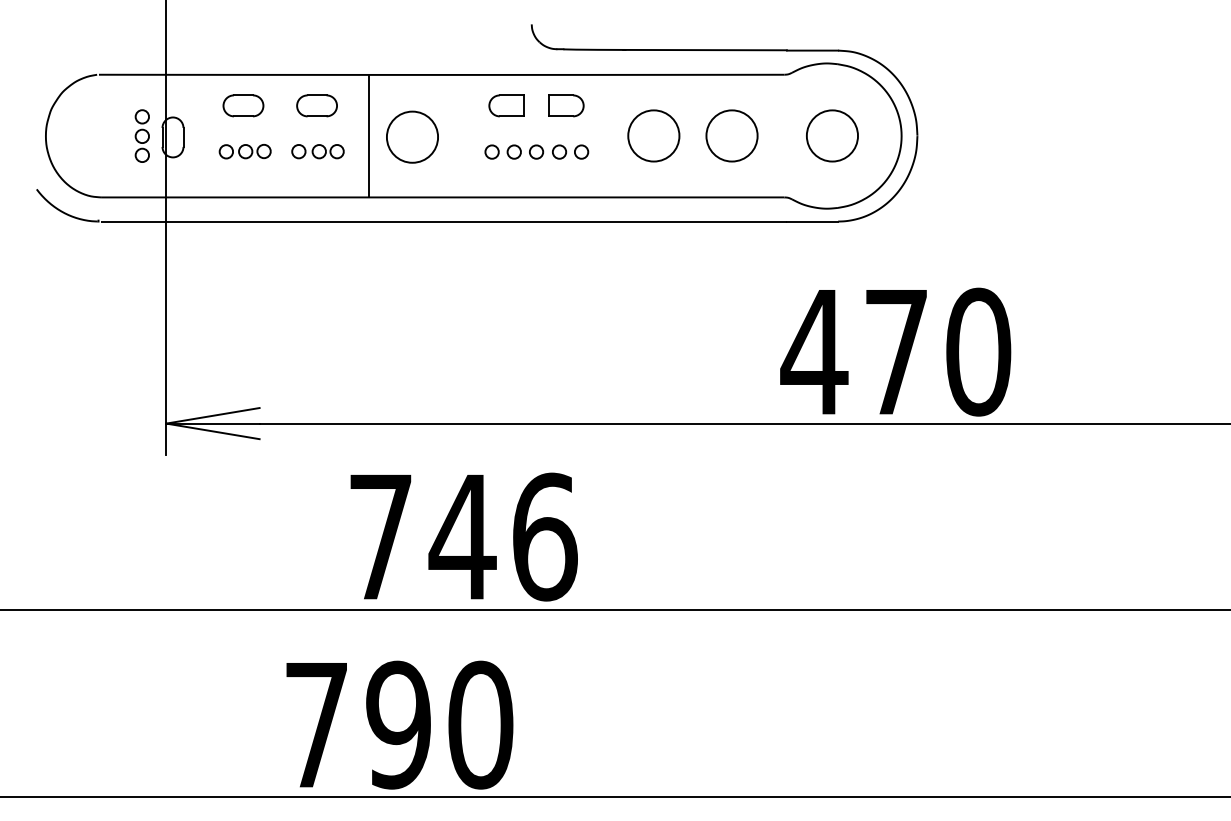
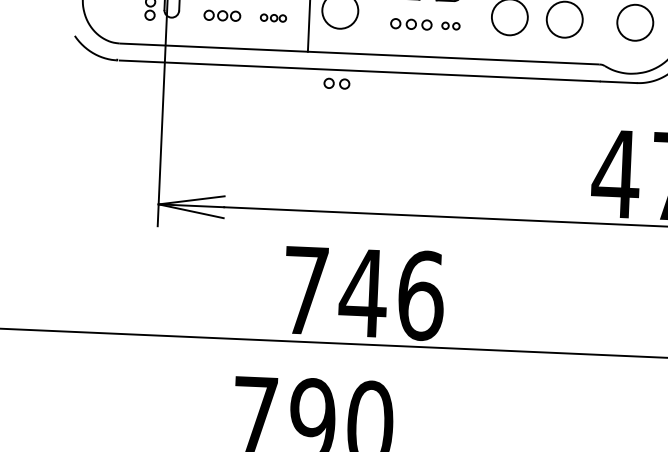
part: (317, 151) -> (273, 17), size x0.7
part: (570, 151) -> (450, 25), size x0.7
part: (411, 240) -> (336, 83), added

